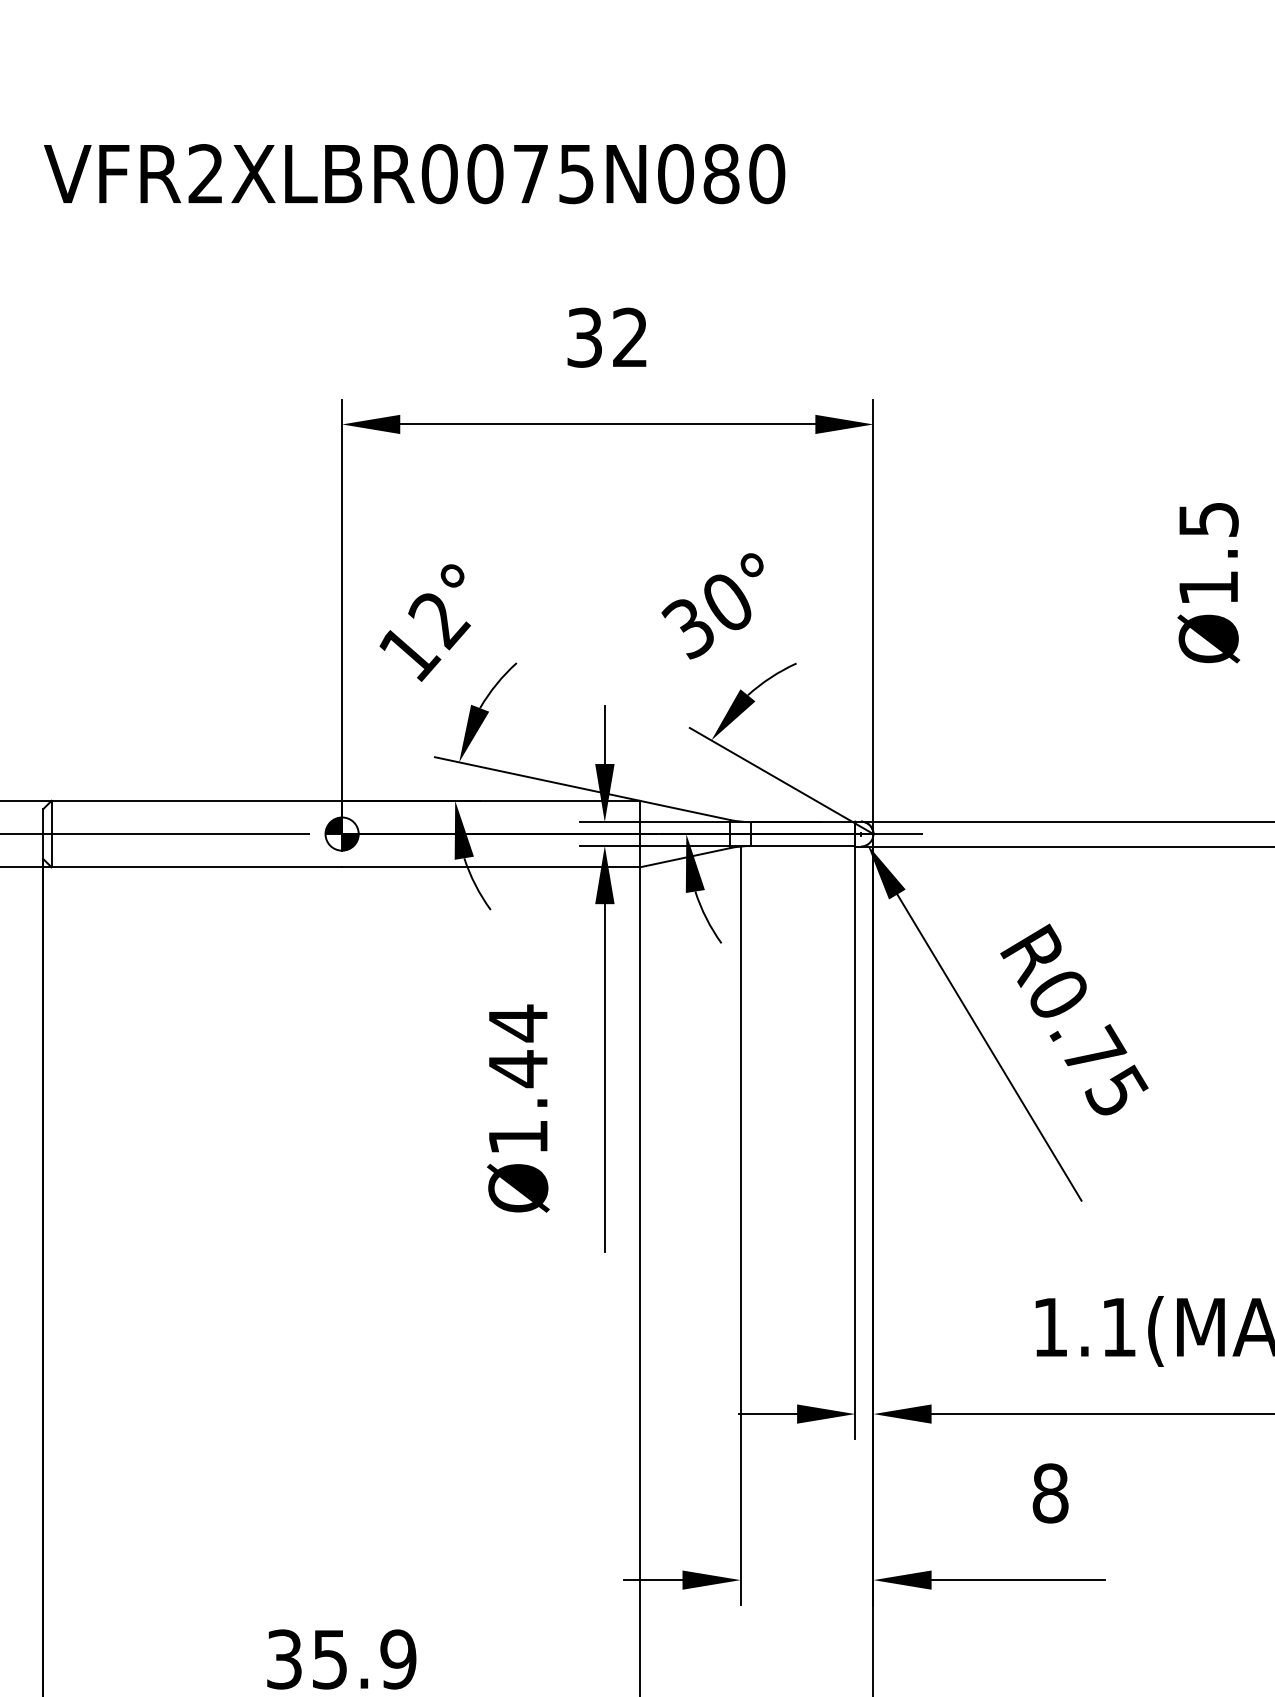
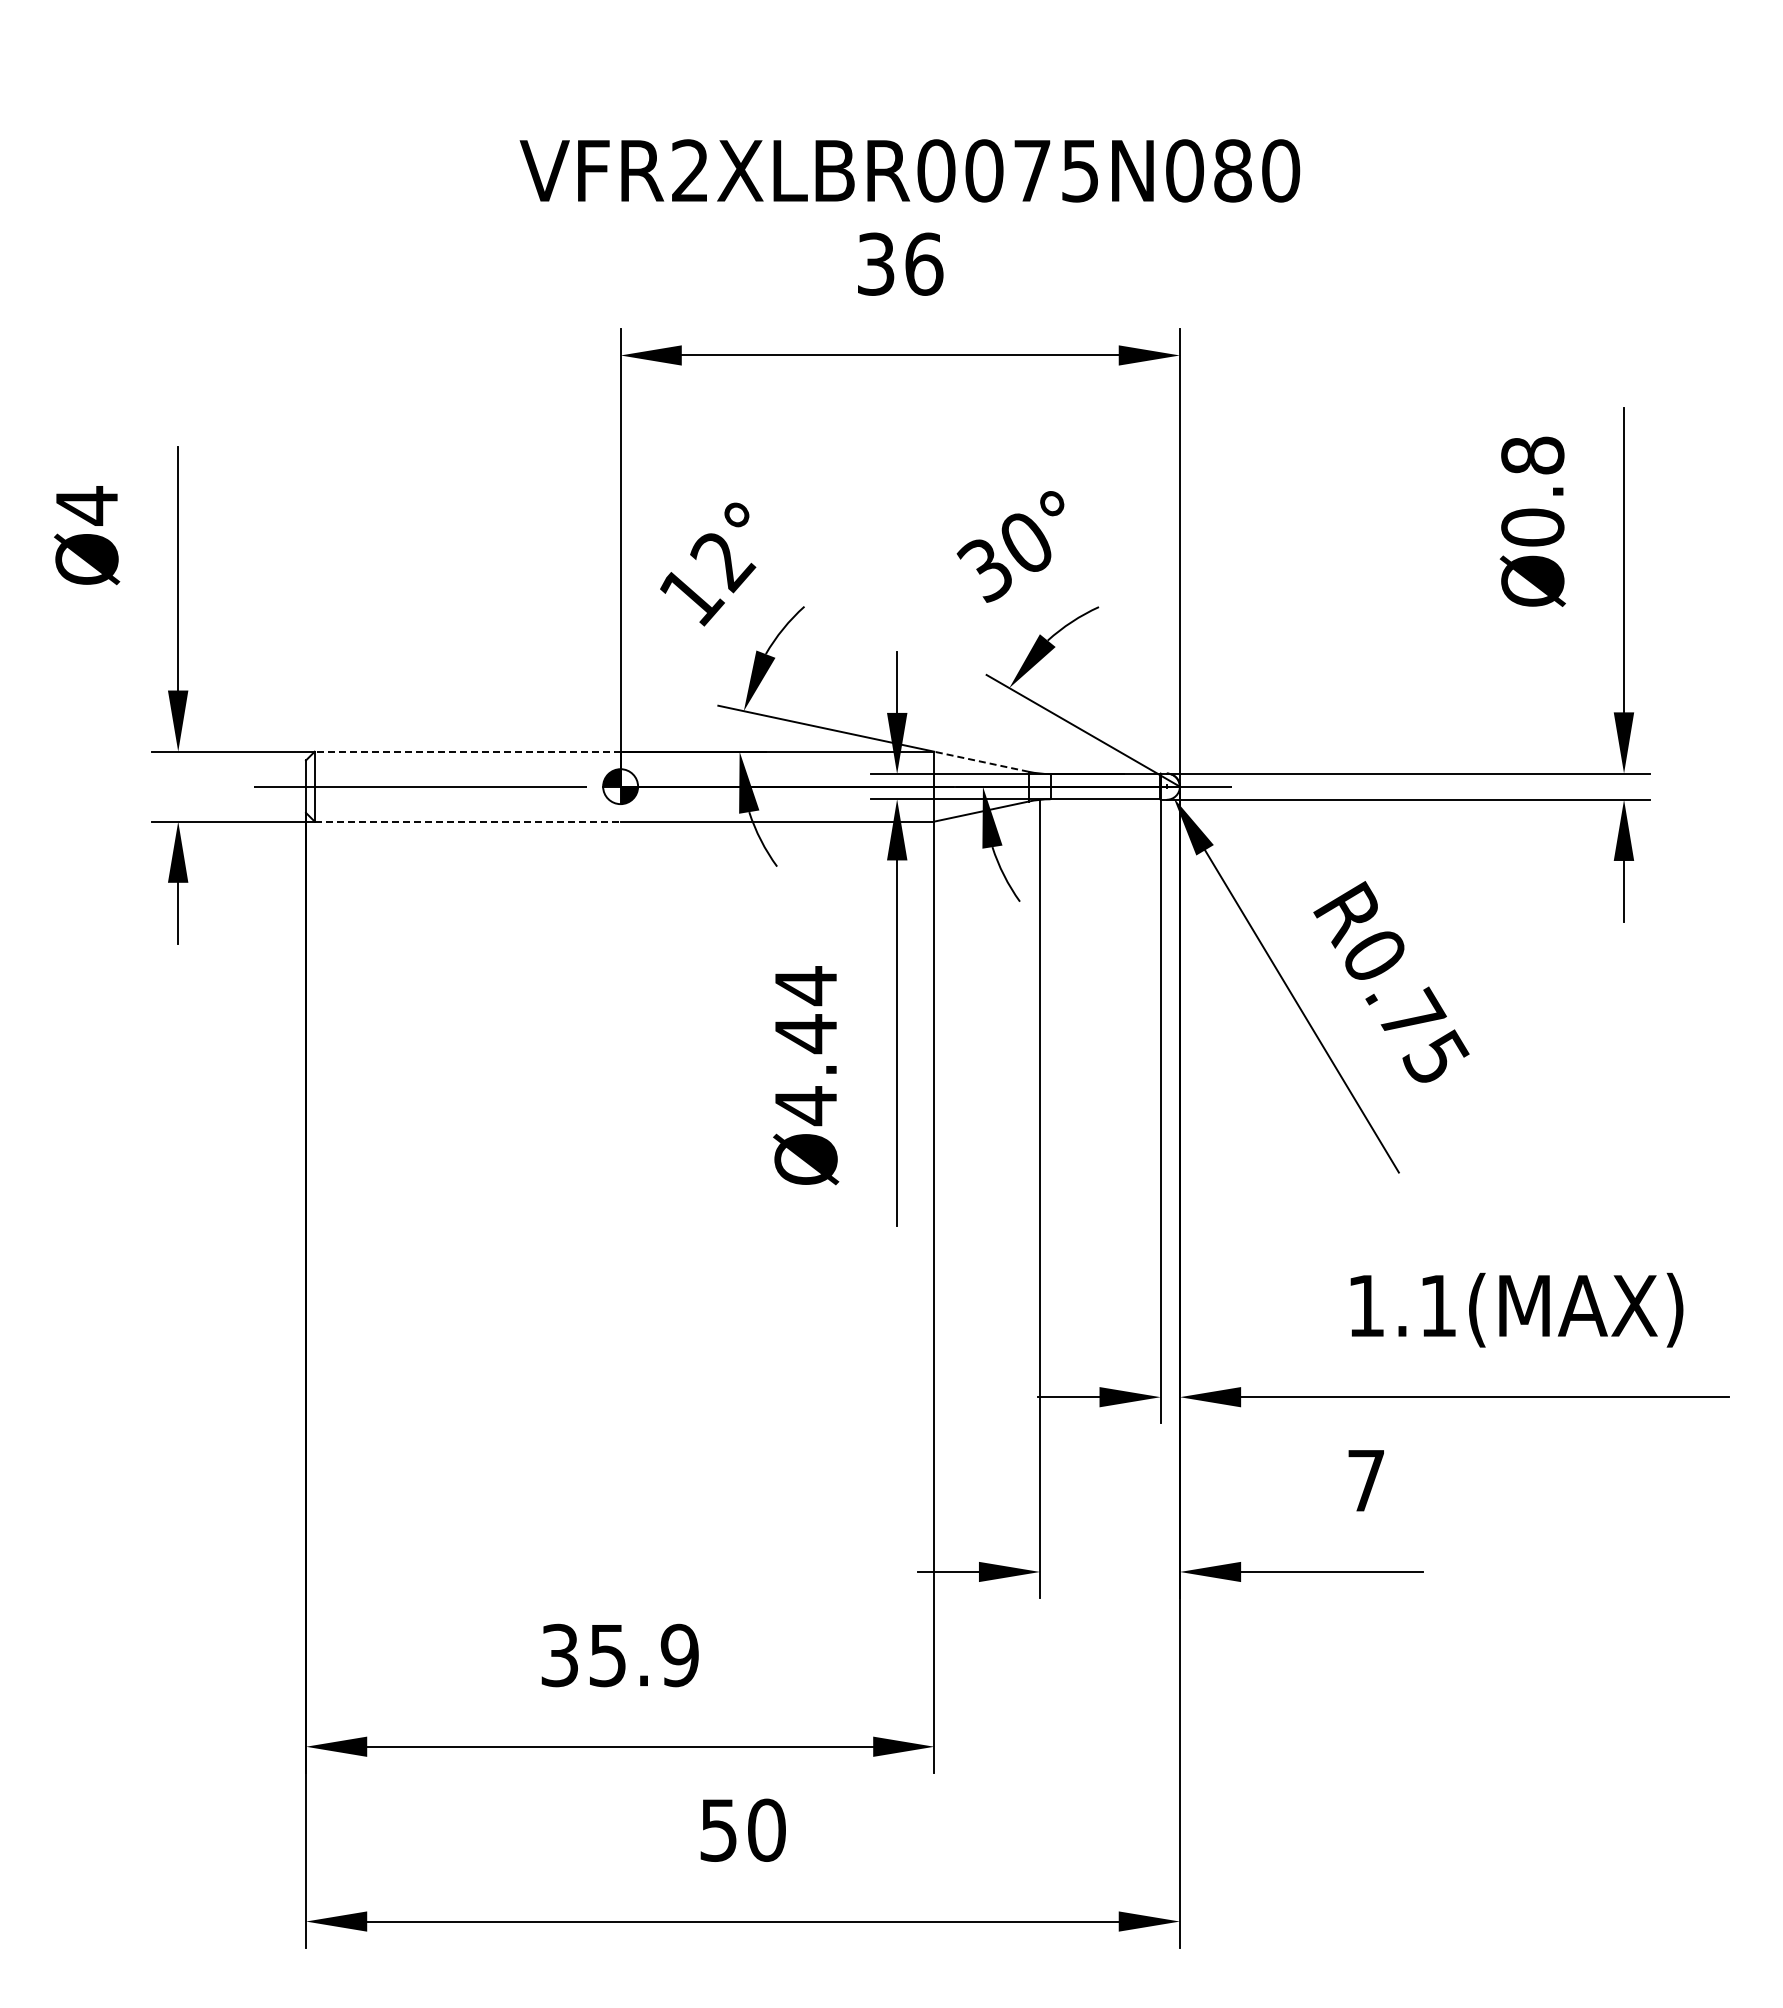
text: (414, 173) -> (909, 170), moved
text: (630, 337) -> (924, 263), 32 -> 36
text: (1208, 553) -> (1532, 491), Ø1.5 -> Ø0.8
line: (196, 800) -> (467, 751), solid -> dashed
line: (684, 810) -> (981, 761), solid -> dashed
line: (196, 867) -> (467, 821), solid -> dashed
text: (517, 1137) -> (805, 1106), Ø1.44 -> Ø4.44
text: (1050, 1493) -> (1366, 1480), 8 -> 7

